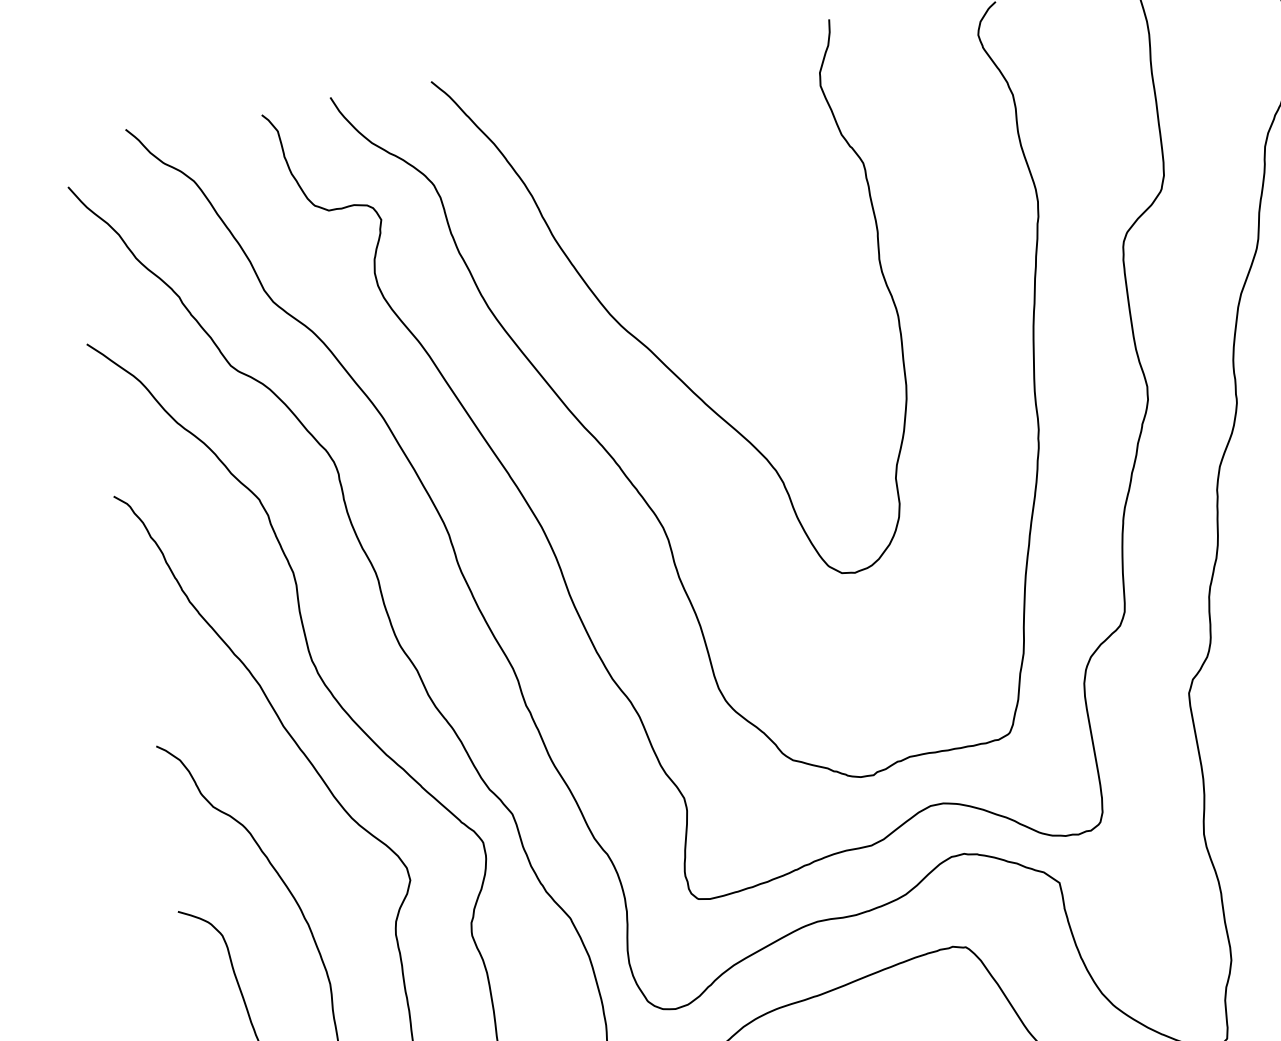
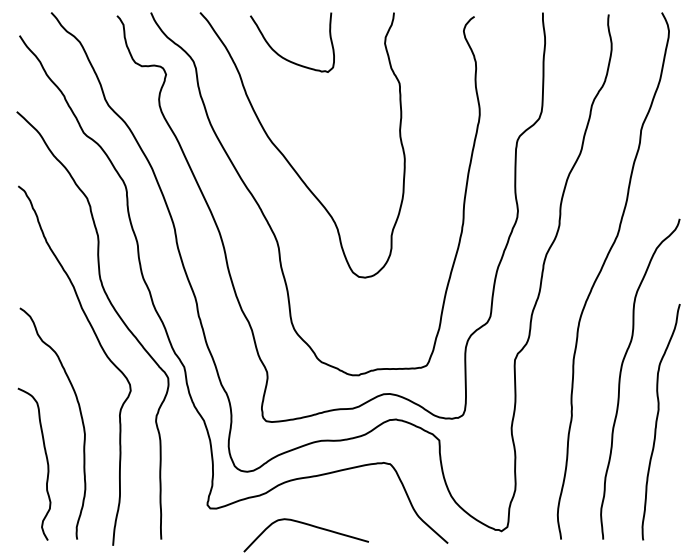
curve: (618, 146) -> (284, 57), added

